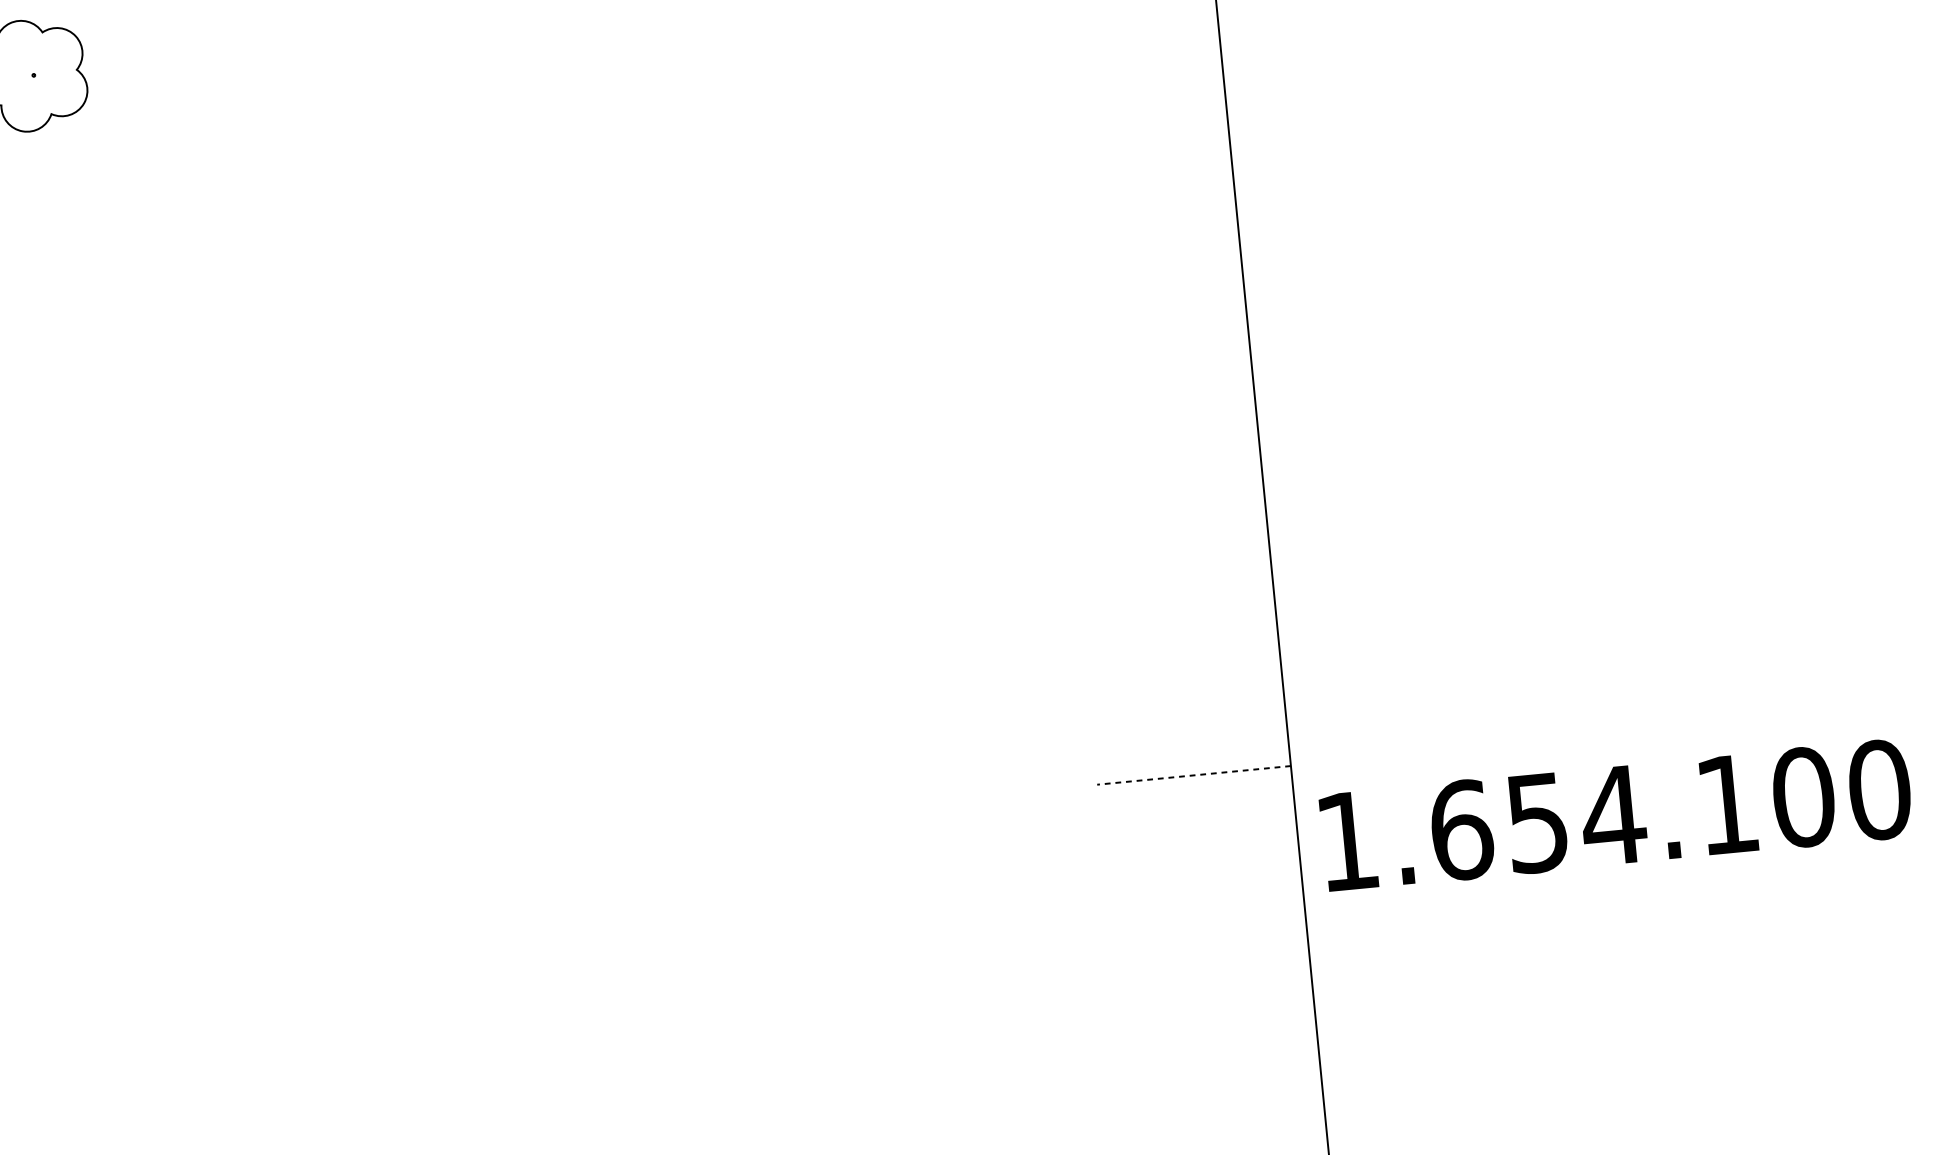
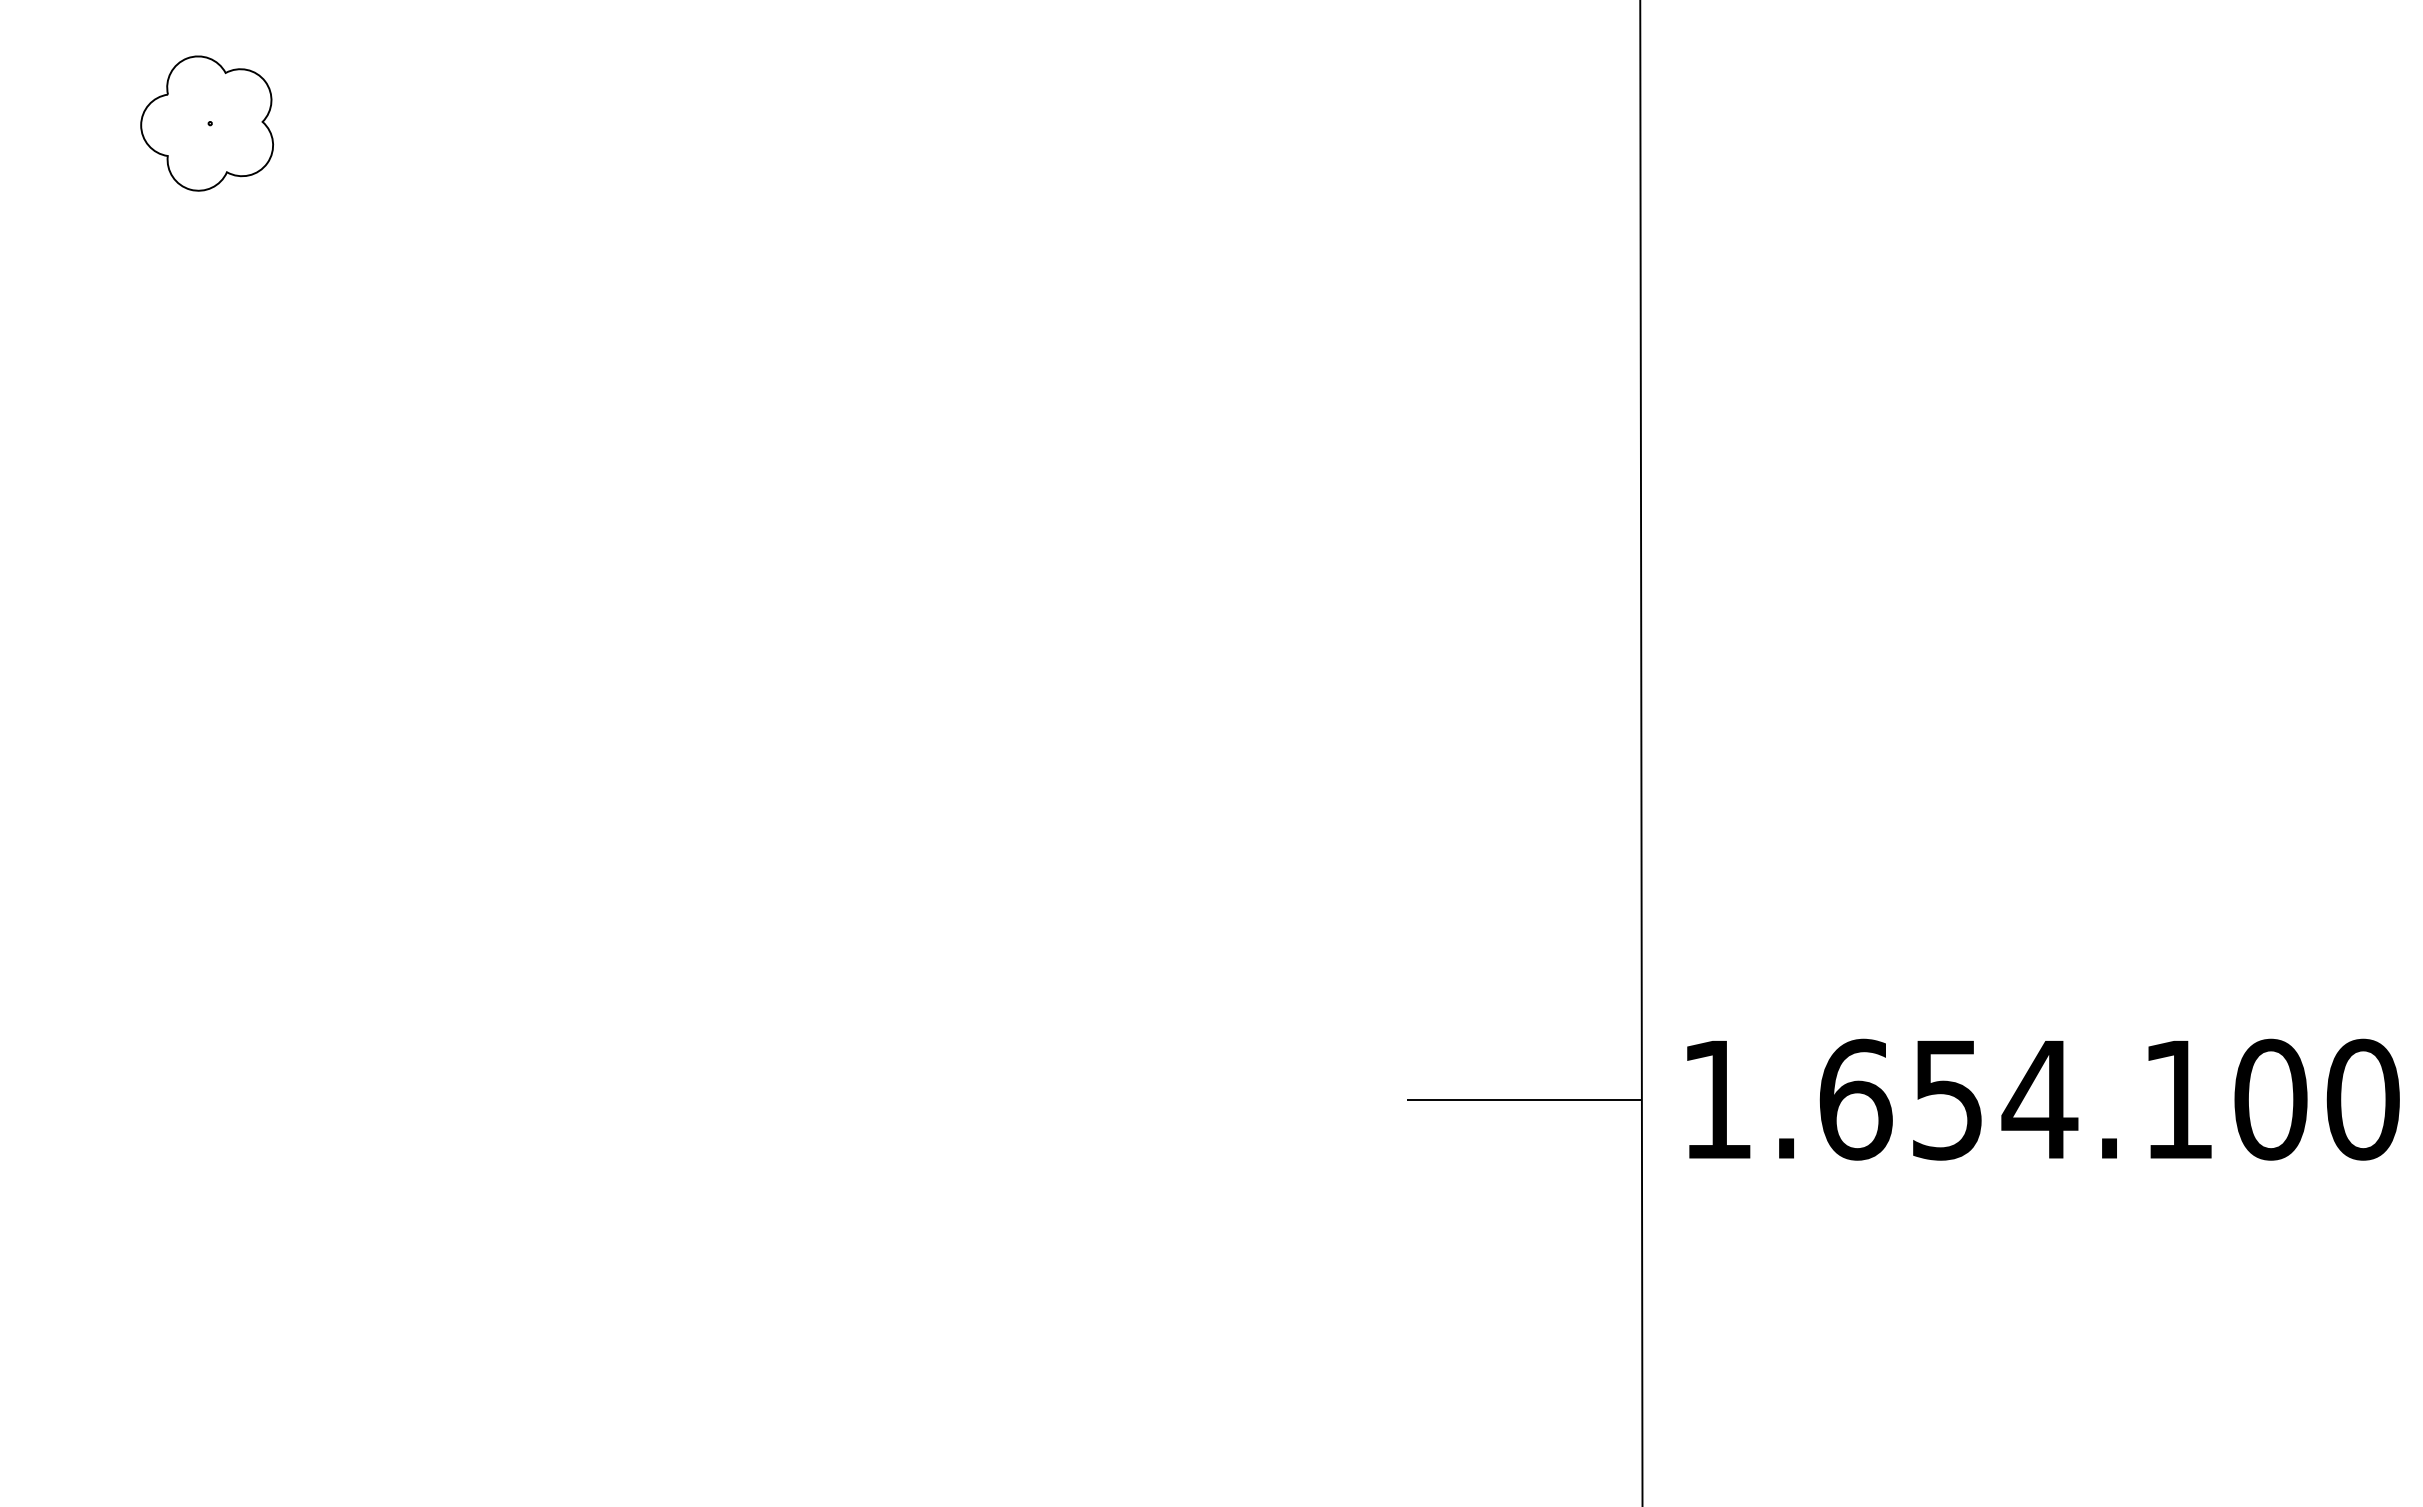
line: (1194, 775) -> (1524, 1099), dashed -> solid
text: (1616, 815) -> (2043, 1099), moved

